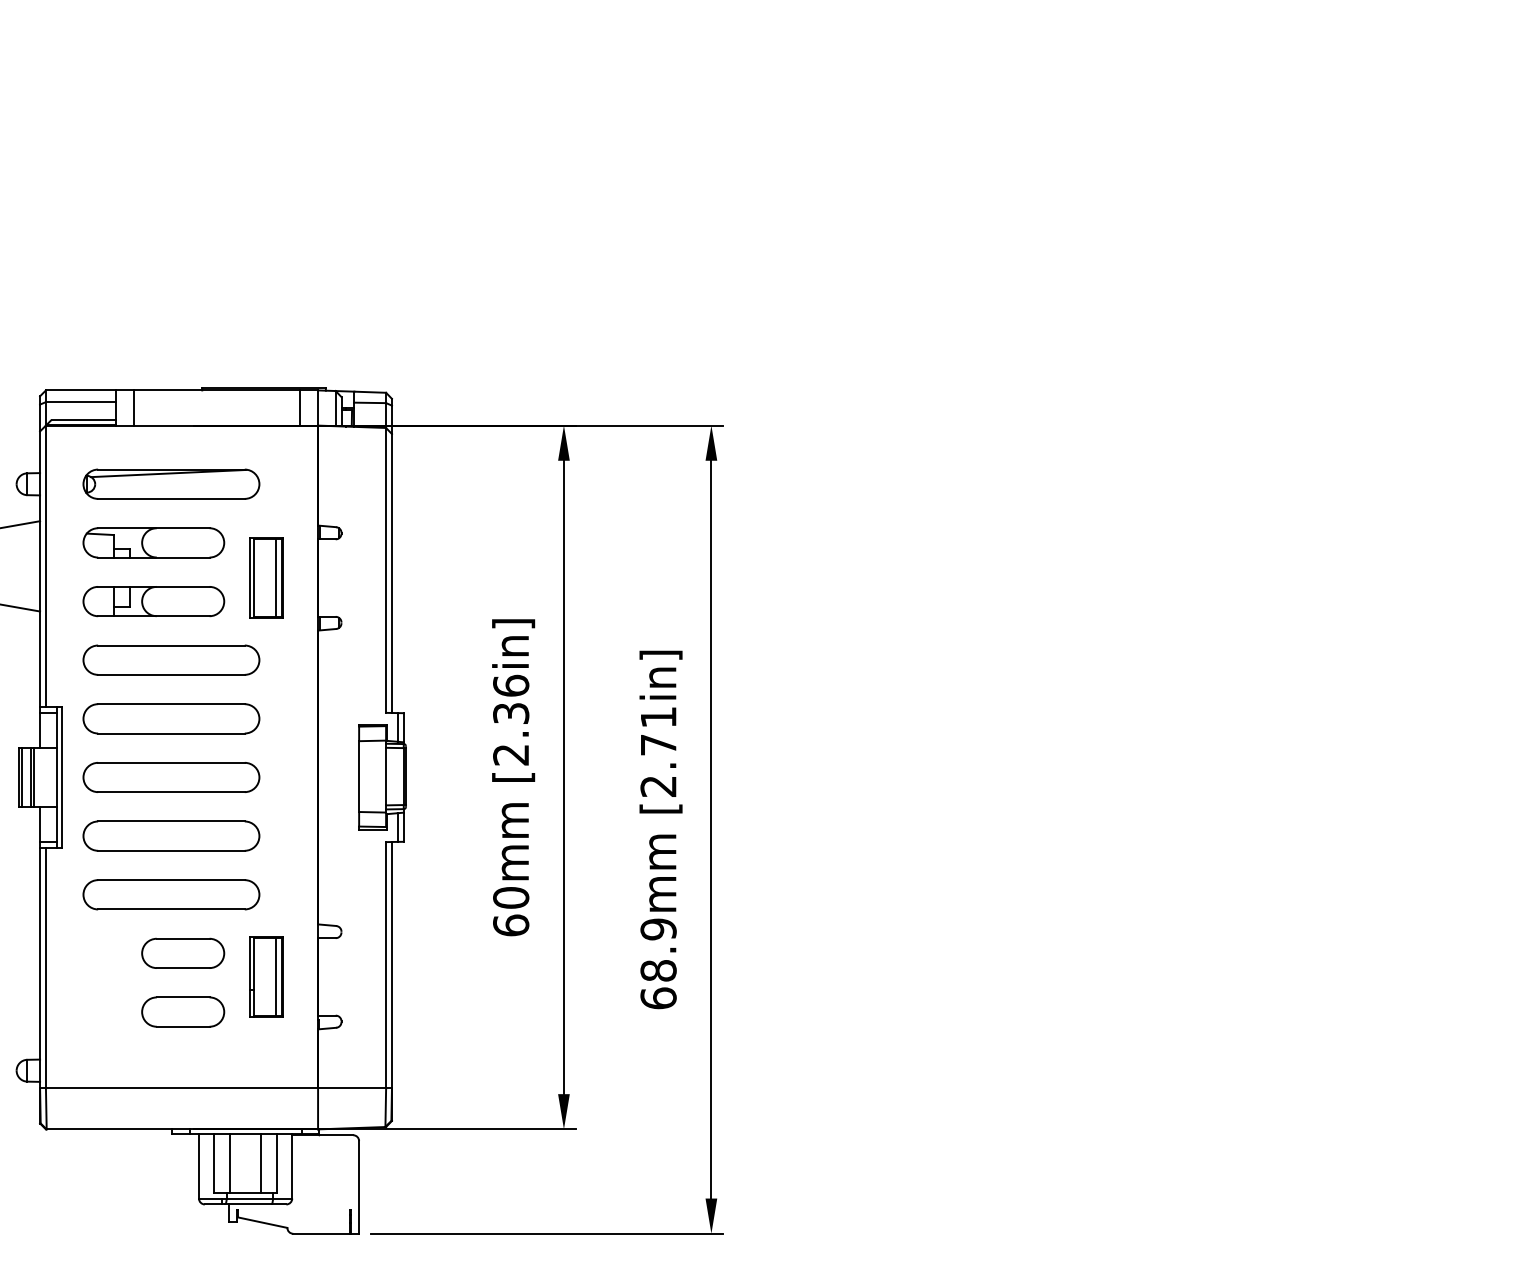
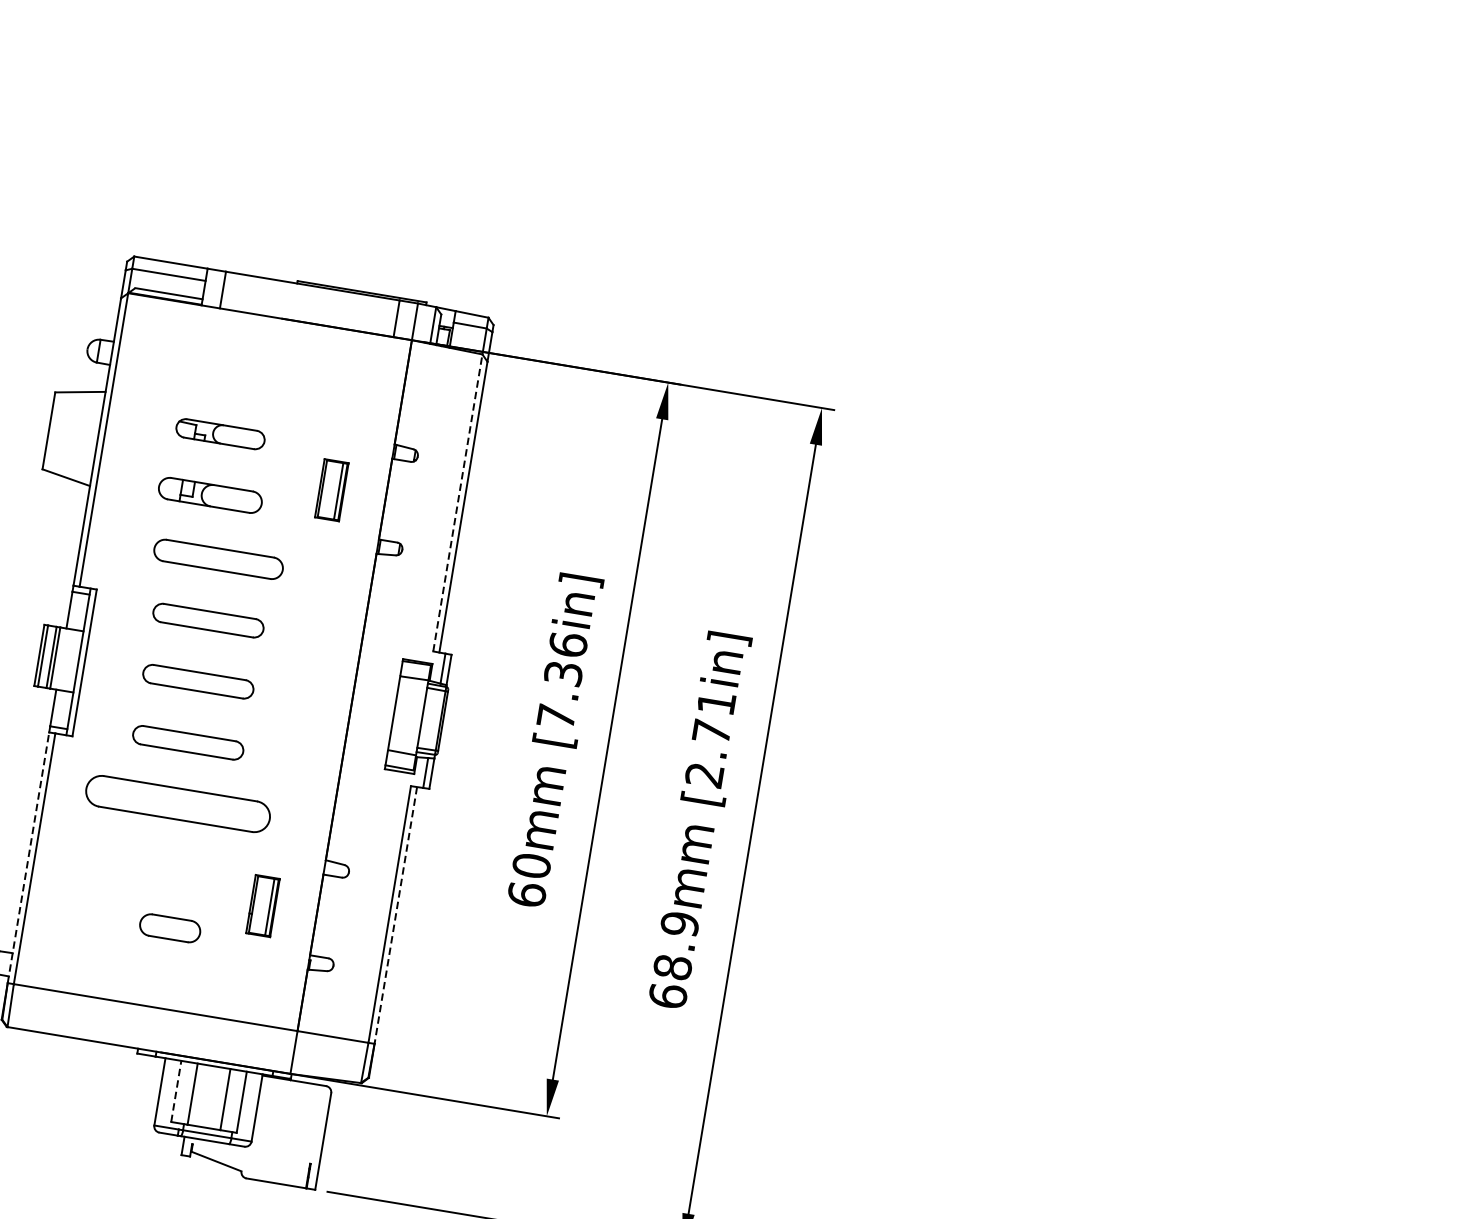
part: (171, 483) -> (249, 375), removed
part: (153, 542) -> (220, 433), size x0.6
line: (386, 569) -> (458, 502), solid -> dashed
part: (266, 577) -> (331, 489), size x0.7
part: (153, 601) -> (209, 495), size x0.7
part: (171, 659) -> (218, 558), size x0.7
part: (171, 718) -> (208, 620), size x0.6
text: (510, 754) -> (555, 716), [2.36in] -> [7.36in]
part: (171, 777) -> (198, 681), size x0.6
part: (171, 835) -> (188, 742), size x0.6
part: (183, 952) -> (180, 866), removed
line: (391, 965) -> (395, 915), solid -> dashed
line: (40, 967) -> (29, 857), solid -> dashed
part: (266, 976) -> (263, 905), size x0.7
part: (183, 1011) -> (170, 927), size x0.7
line: (214, 1162) -> (176, 1090), solid -> dashed

